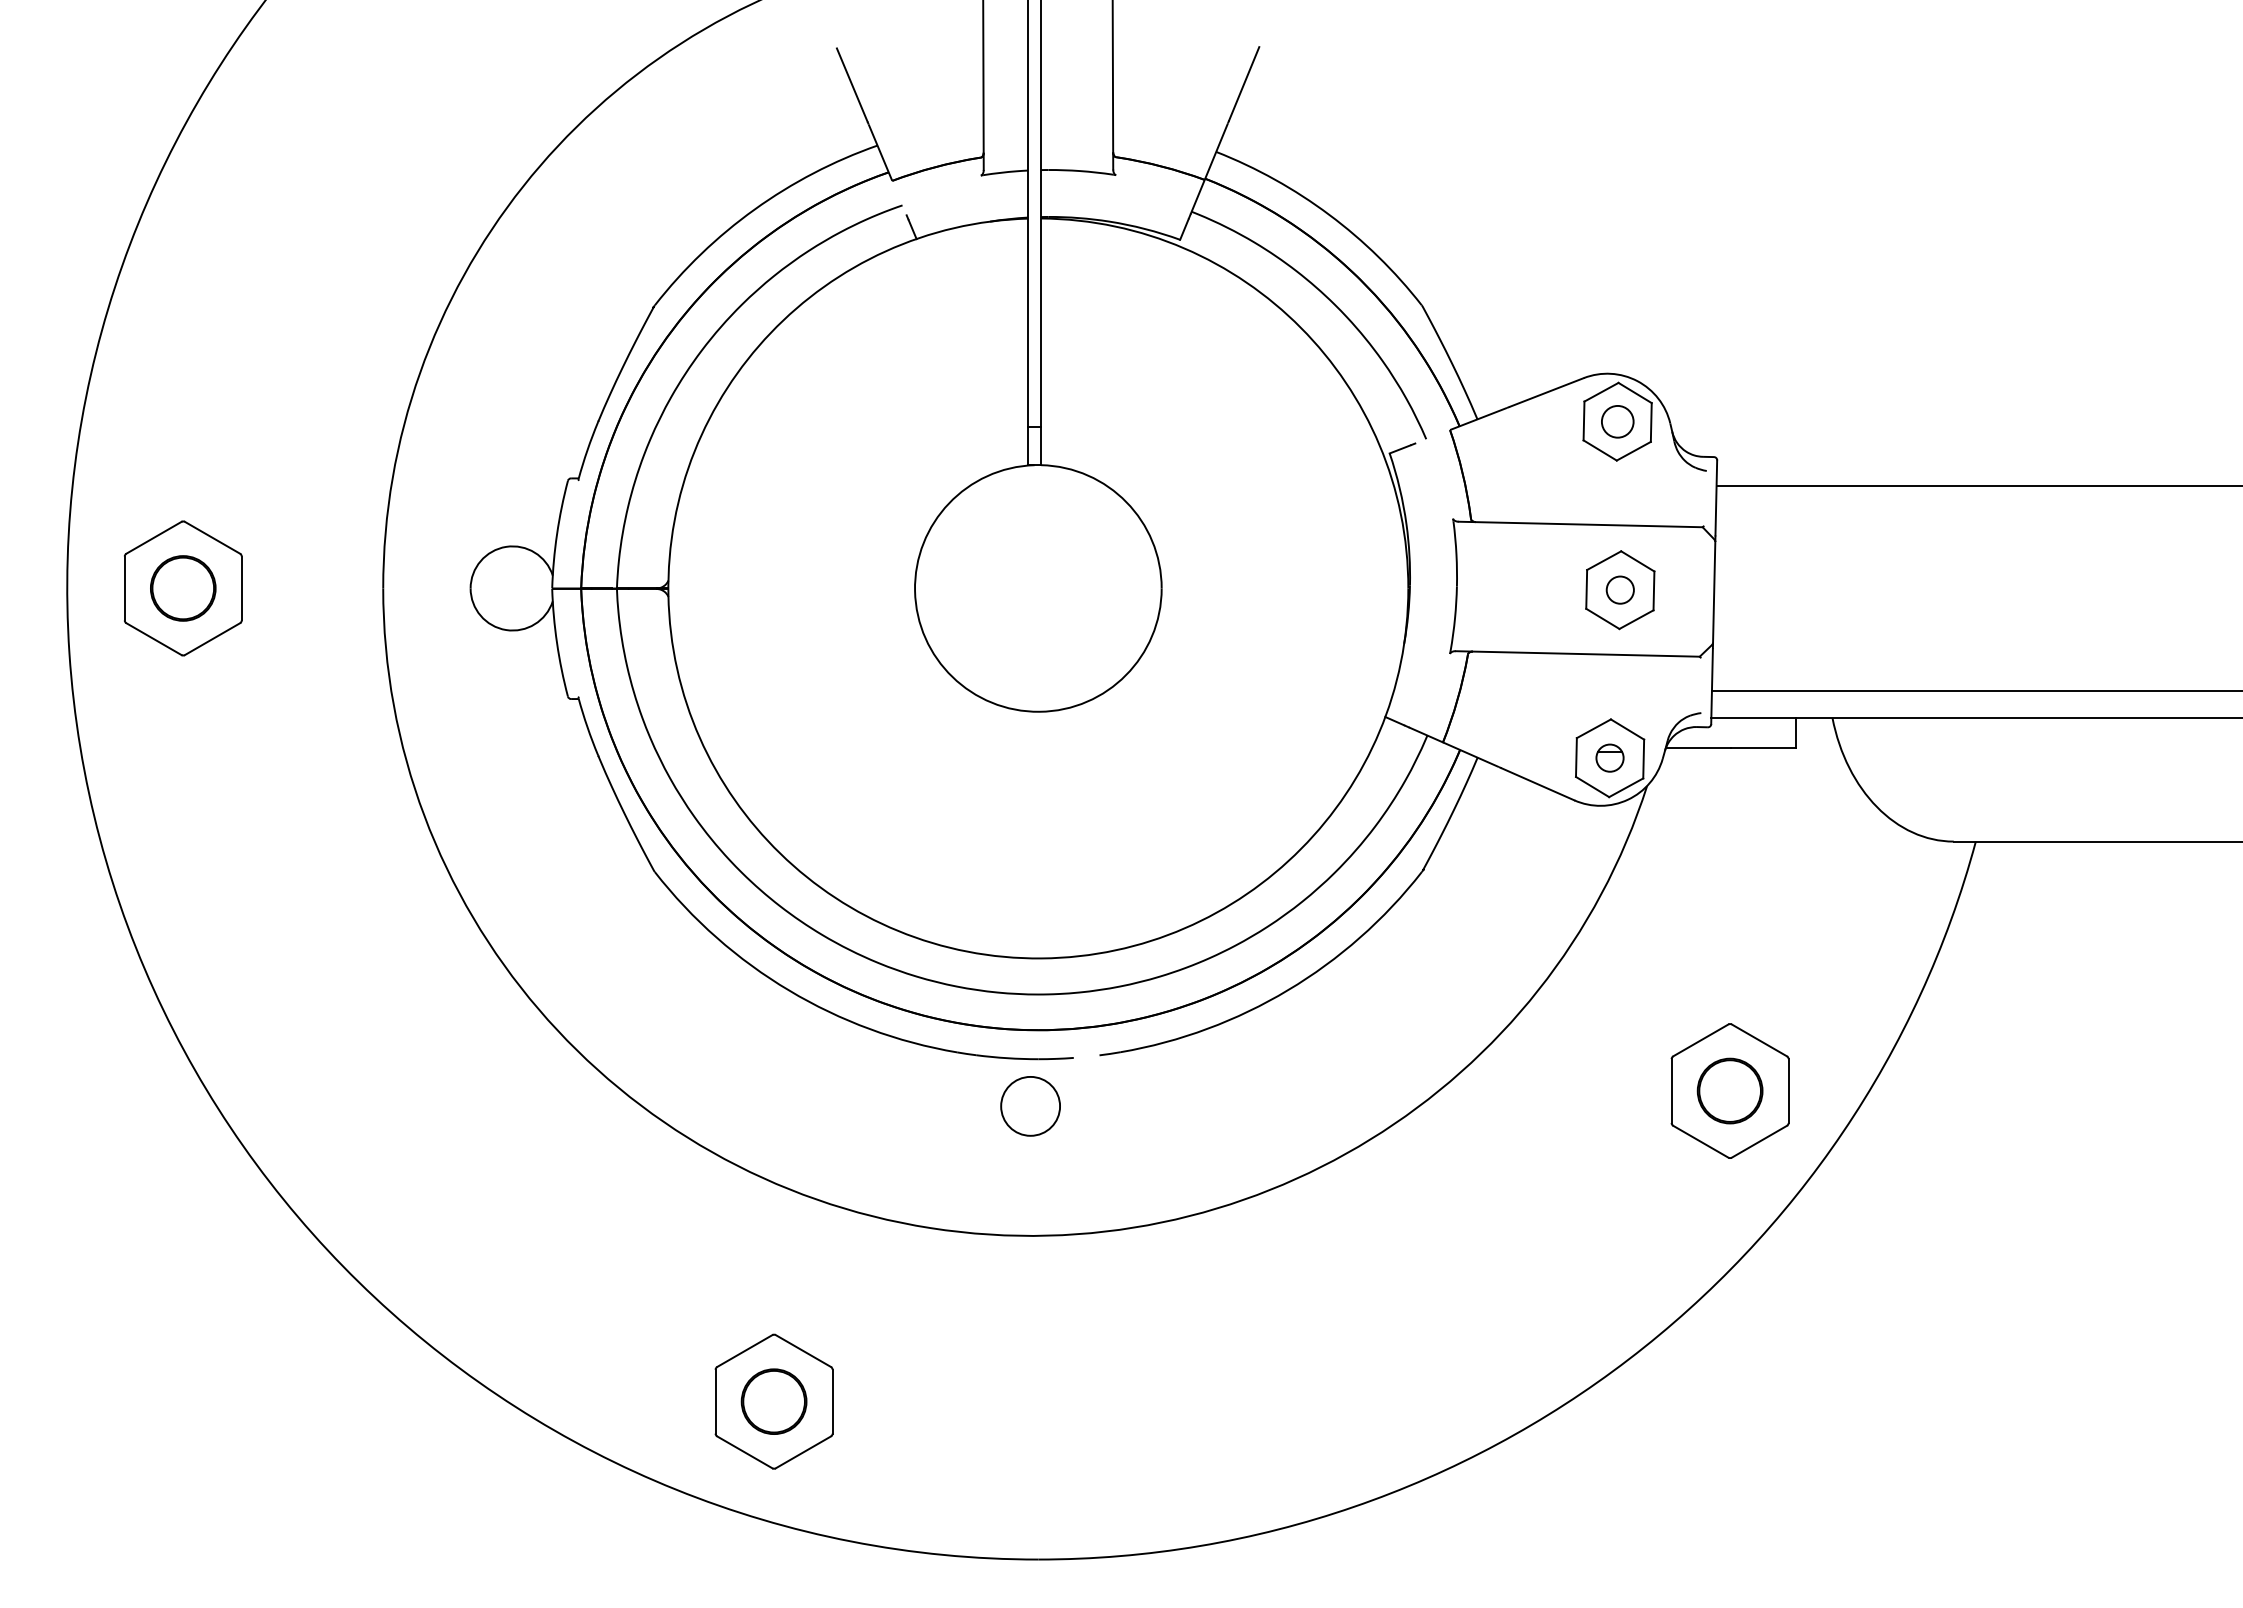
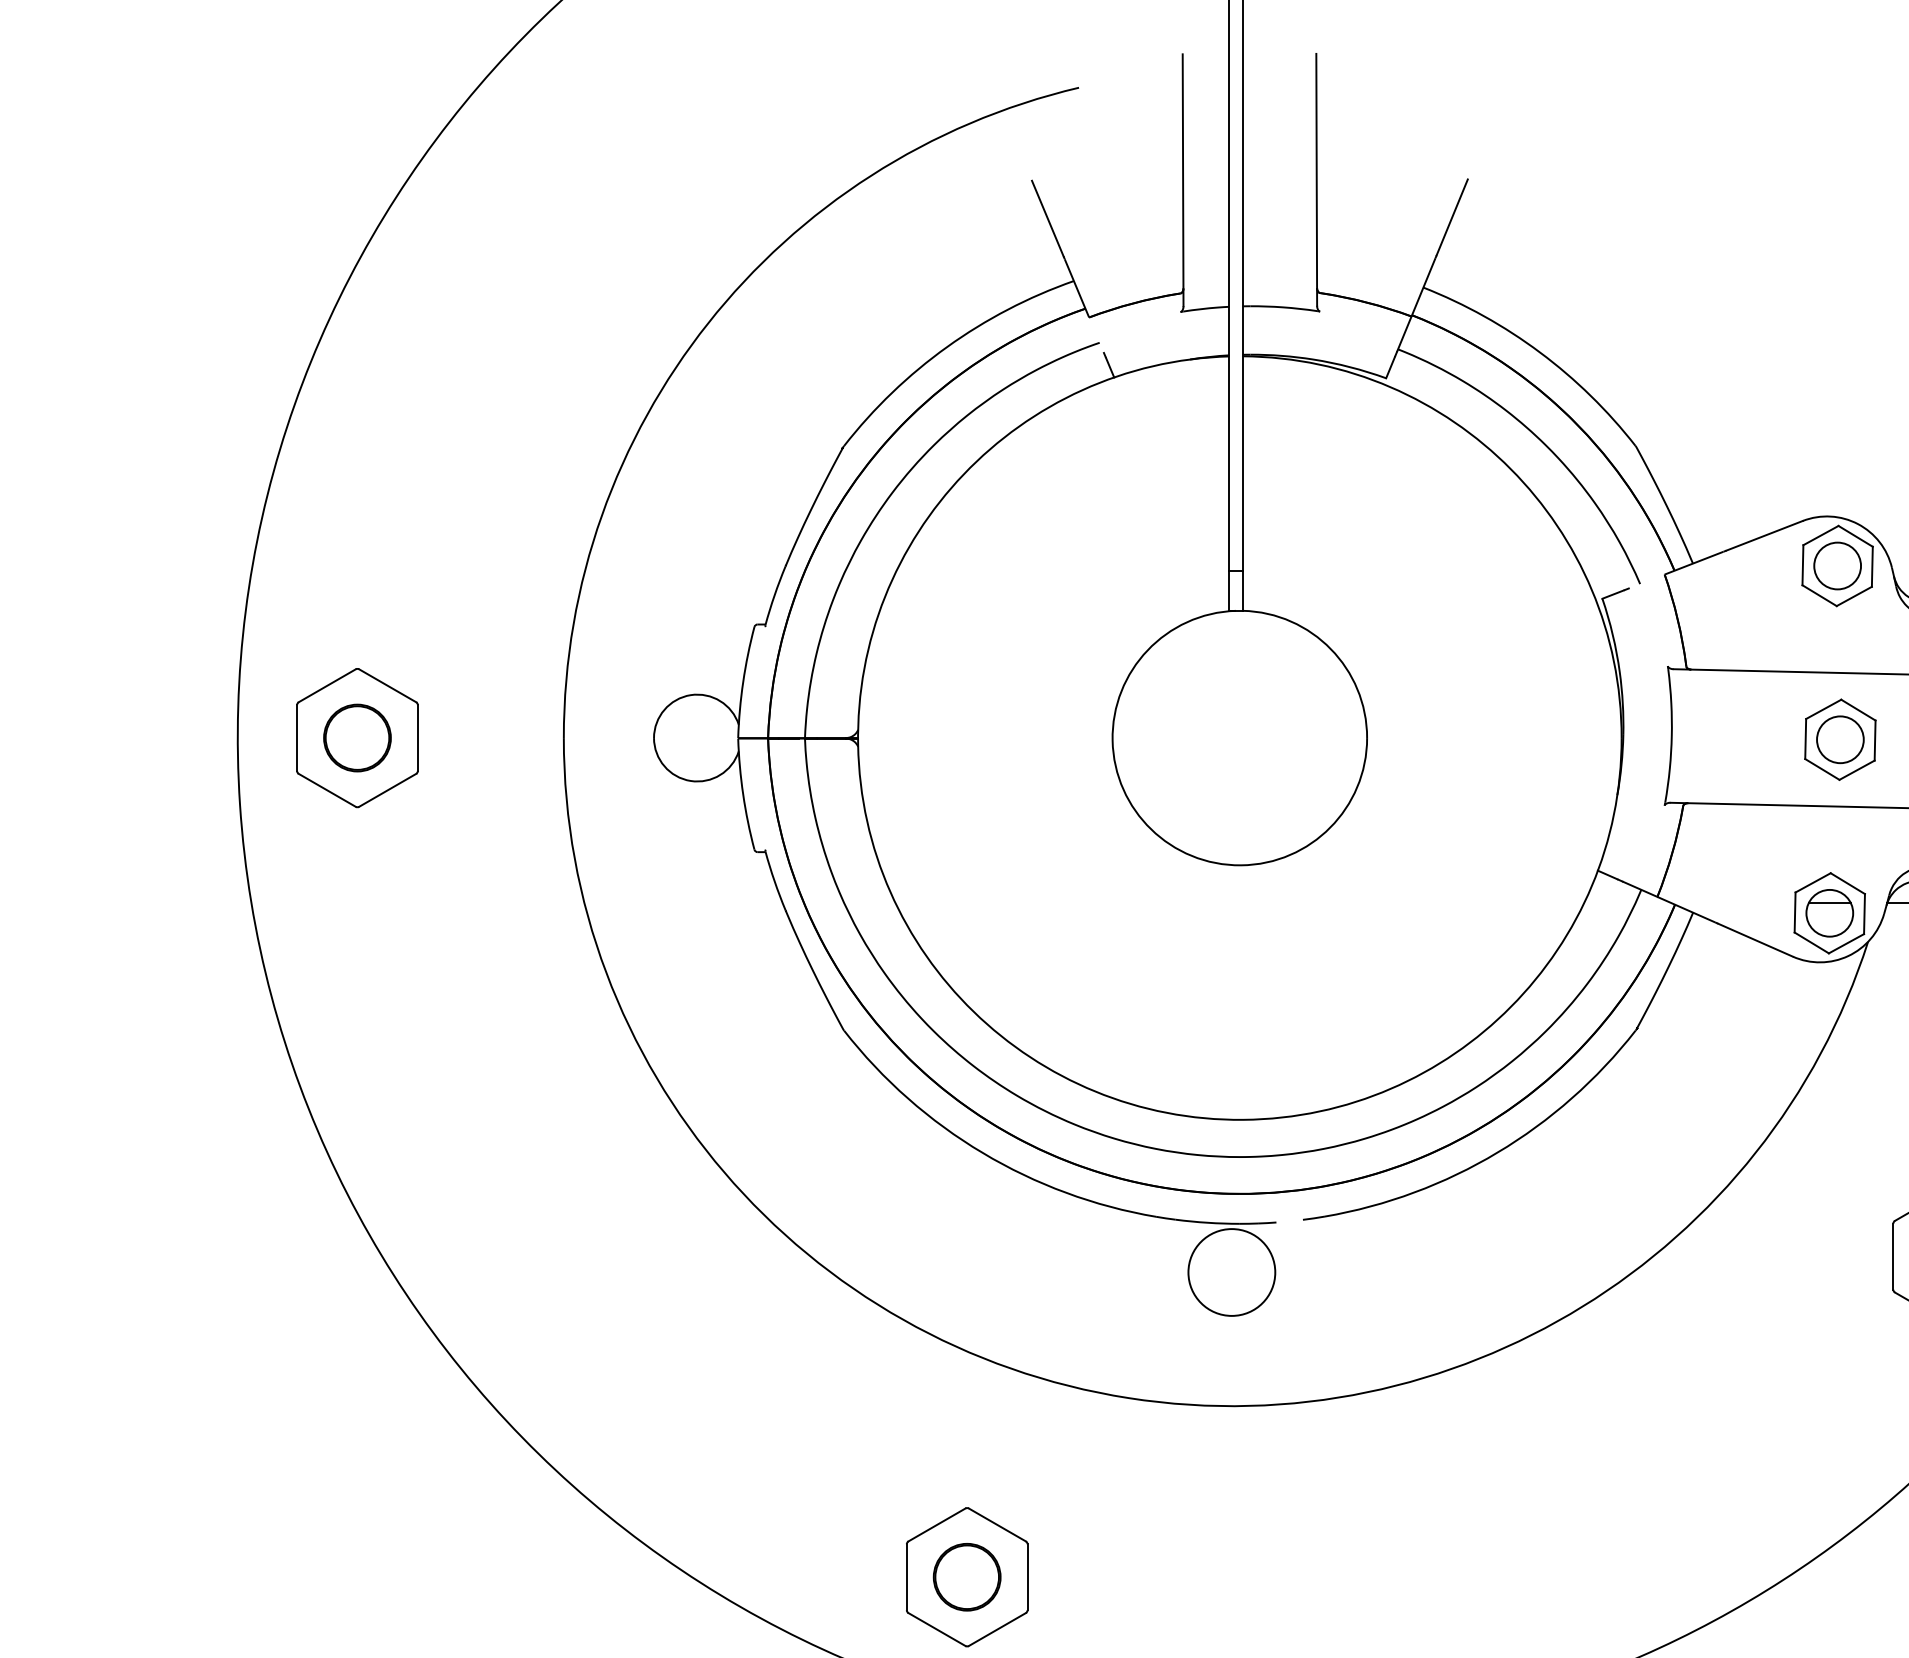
circle: (1617, 421) -> (1837, 565), size x1.43
circle: (1620, 589) -> (1840, 739), size x1.67
part: (1609, 757) -> (1829, 912), size x1.67
circle: (1030, 1106) -> (1231, 1272), size x1.43

